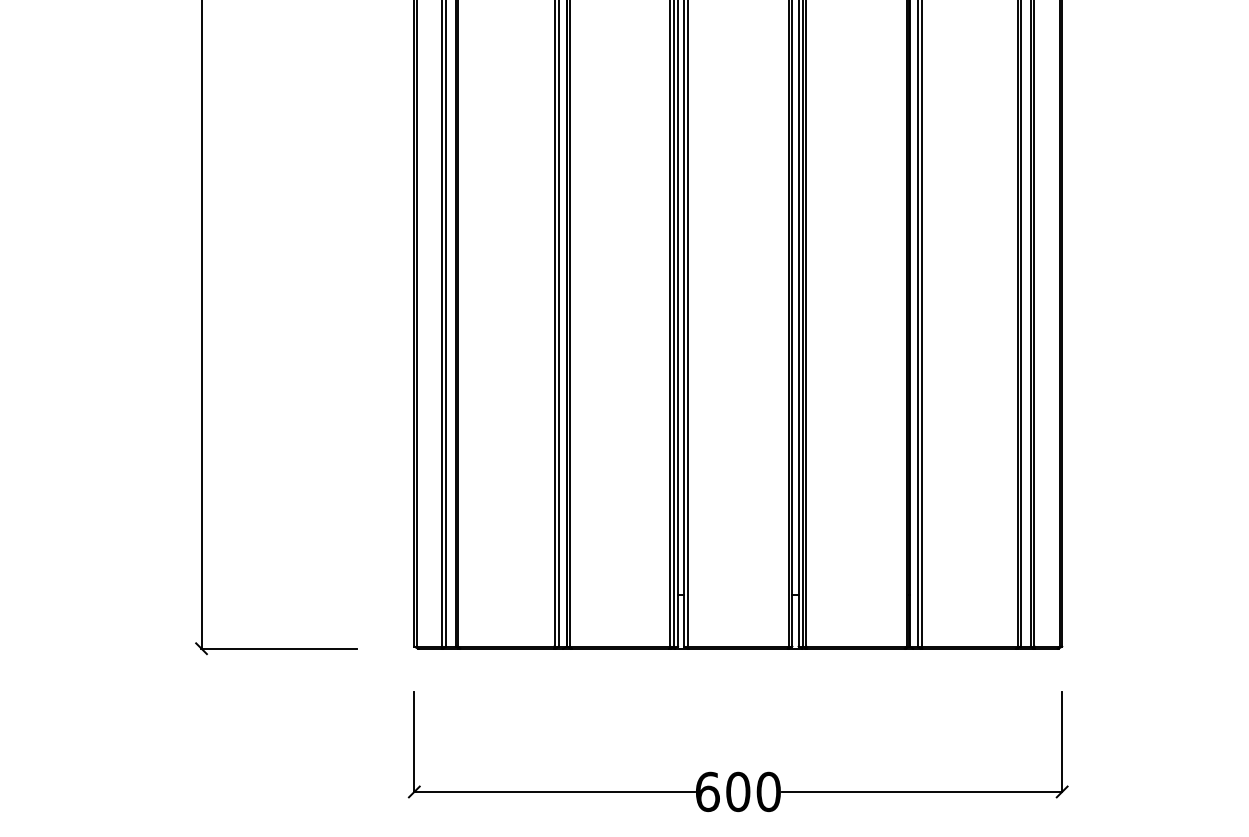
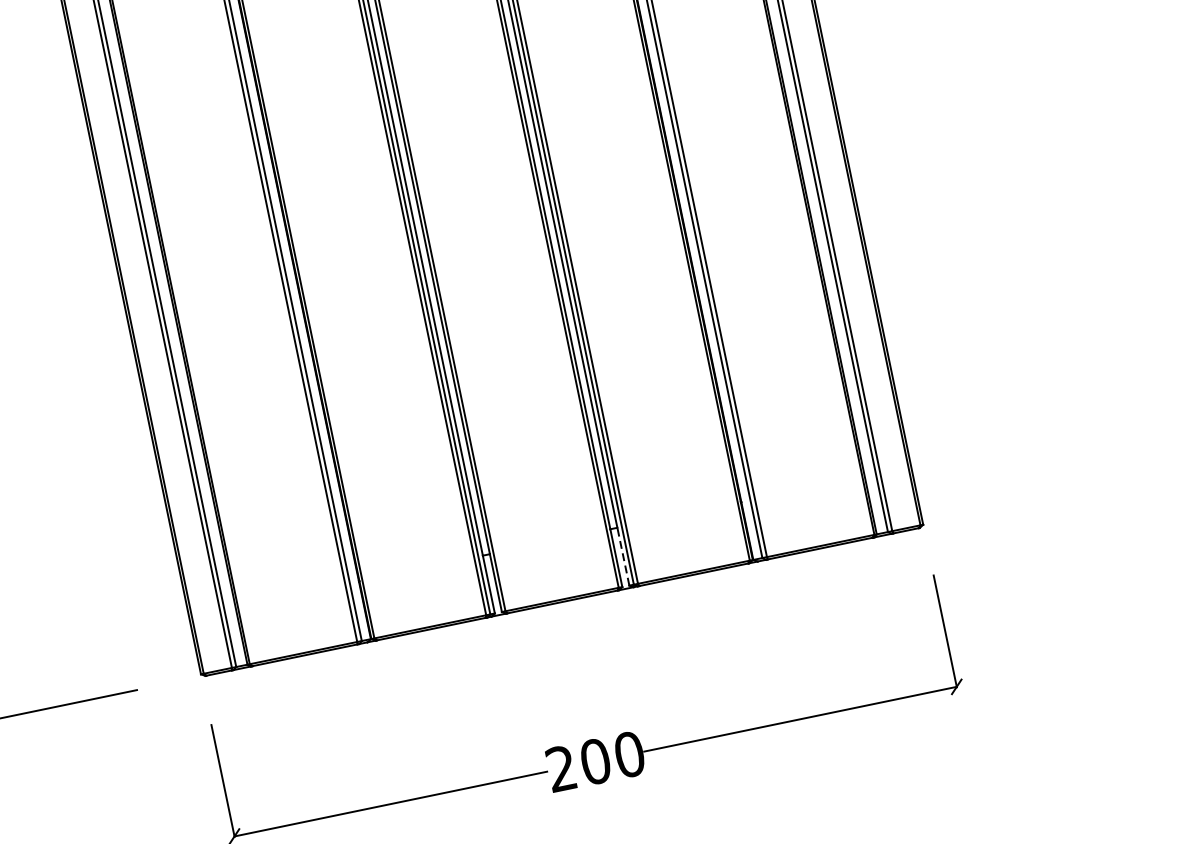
line: (798, 620) -> (623, 556), solid -> dashed
text: (707, 791) -> (561, 768), 600 -> 200

